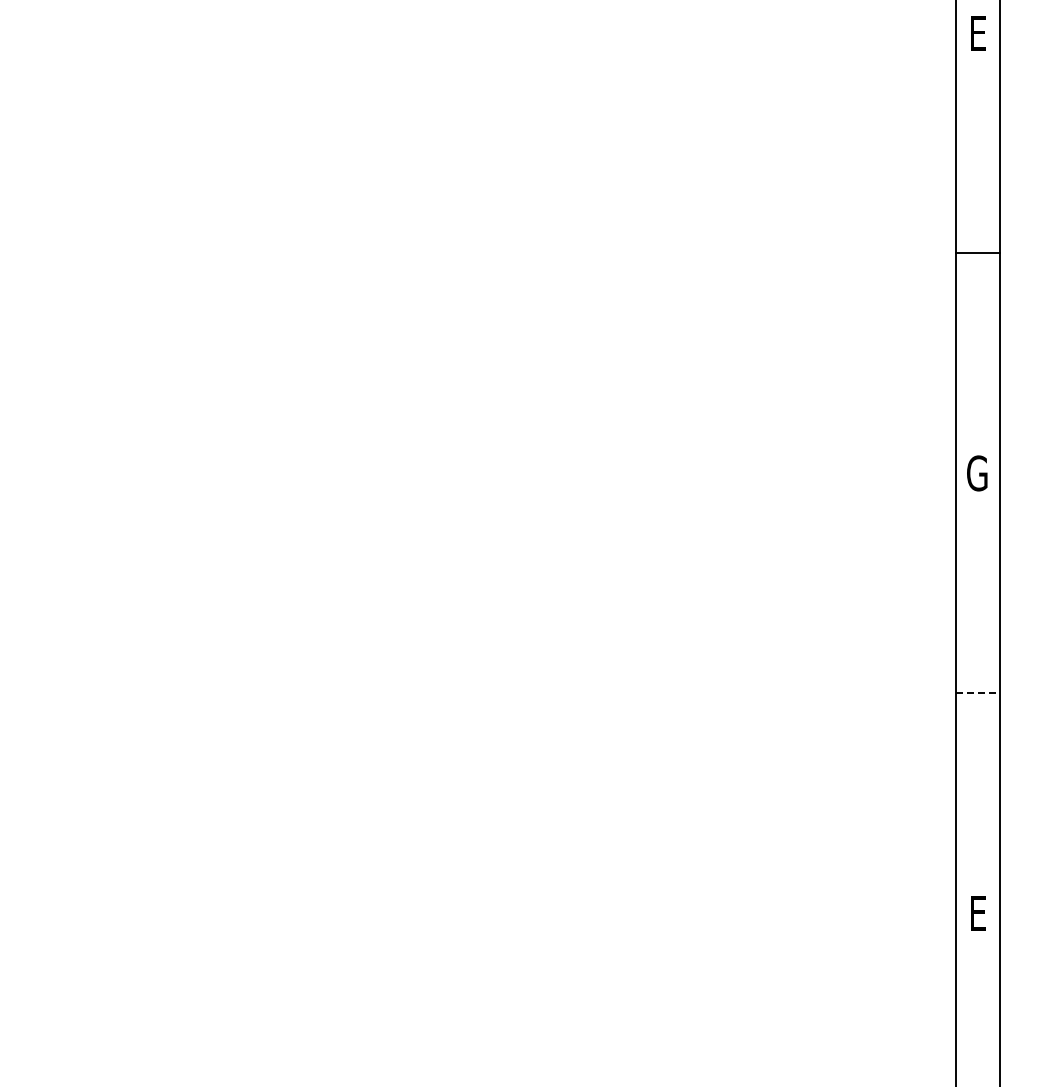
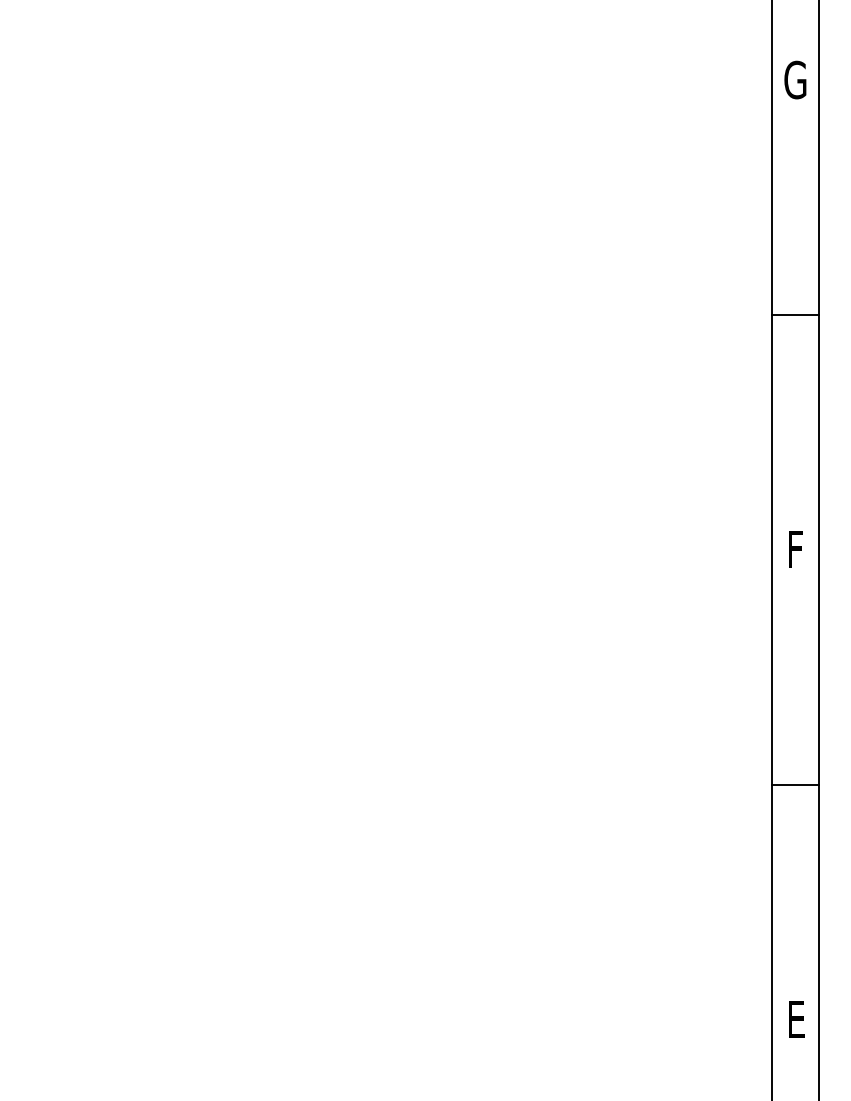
text: (977, 33) -> (795, 79), E -> G
text: (977, 473) -> (795, 549), G -> F
line: (978, 693) -> (796, 784), dashed -> solid

